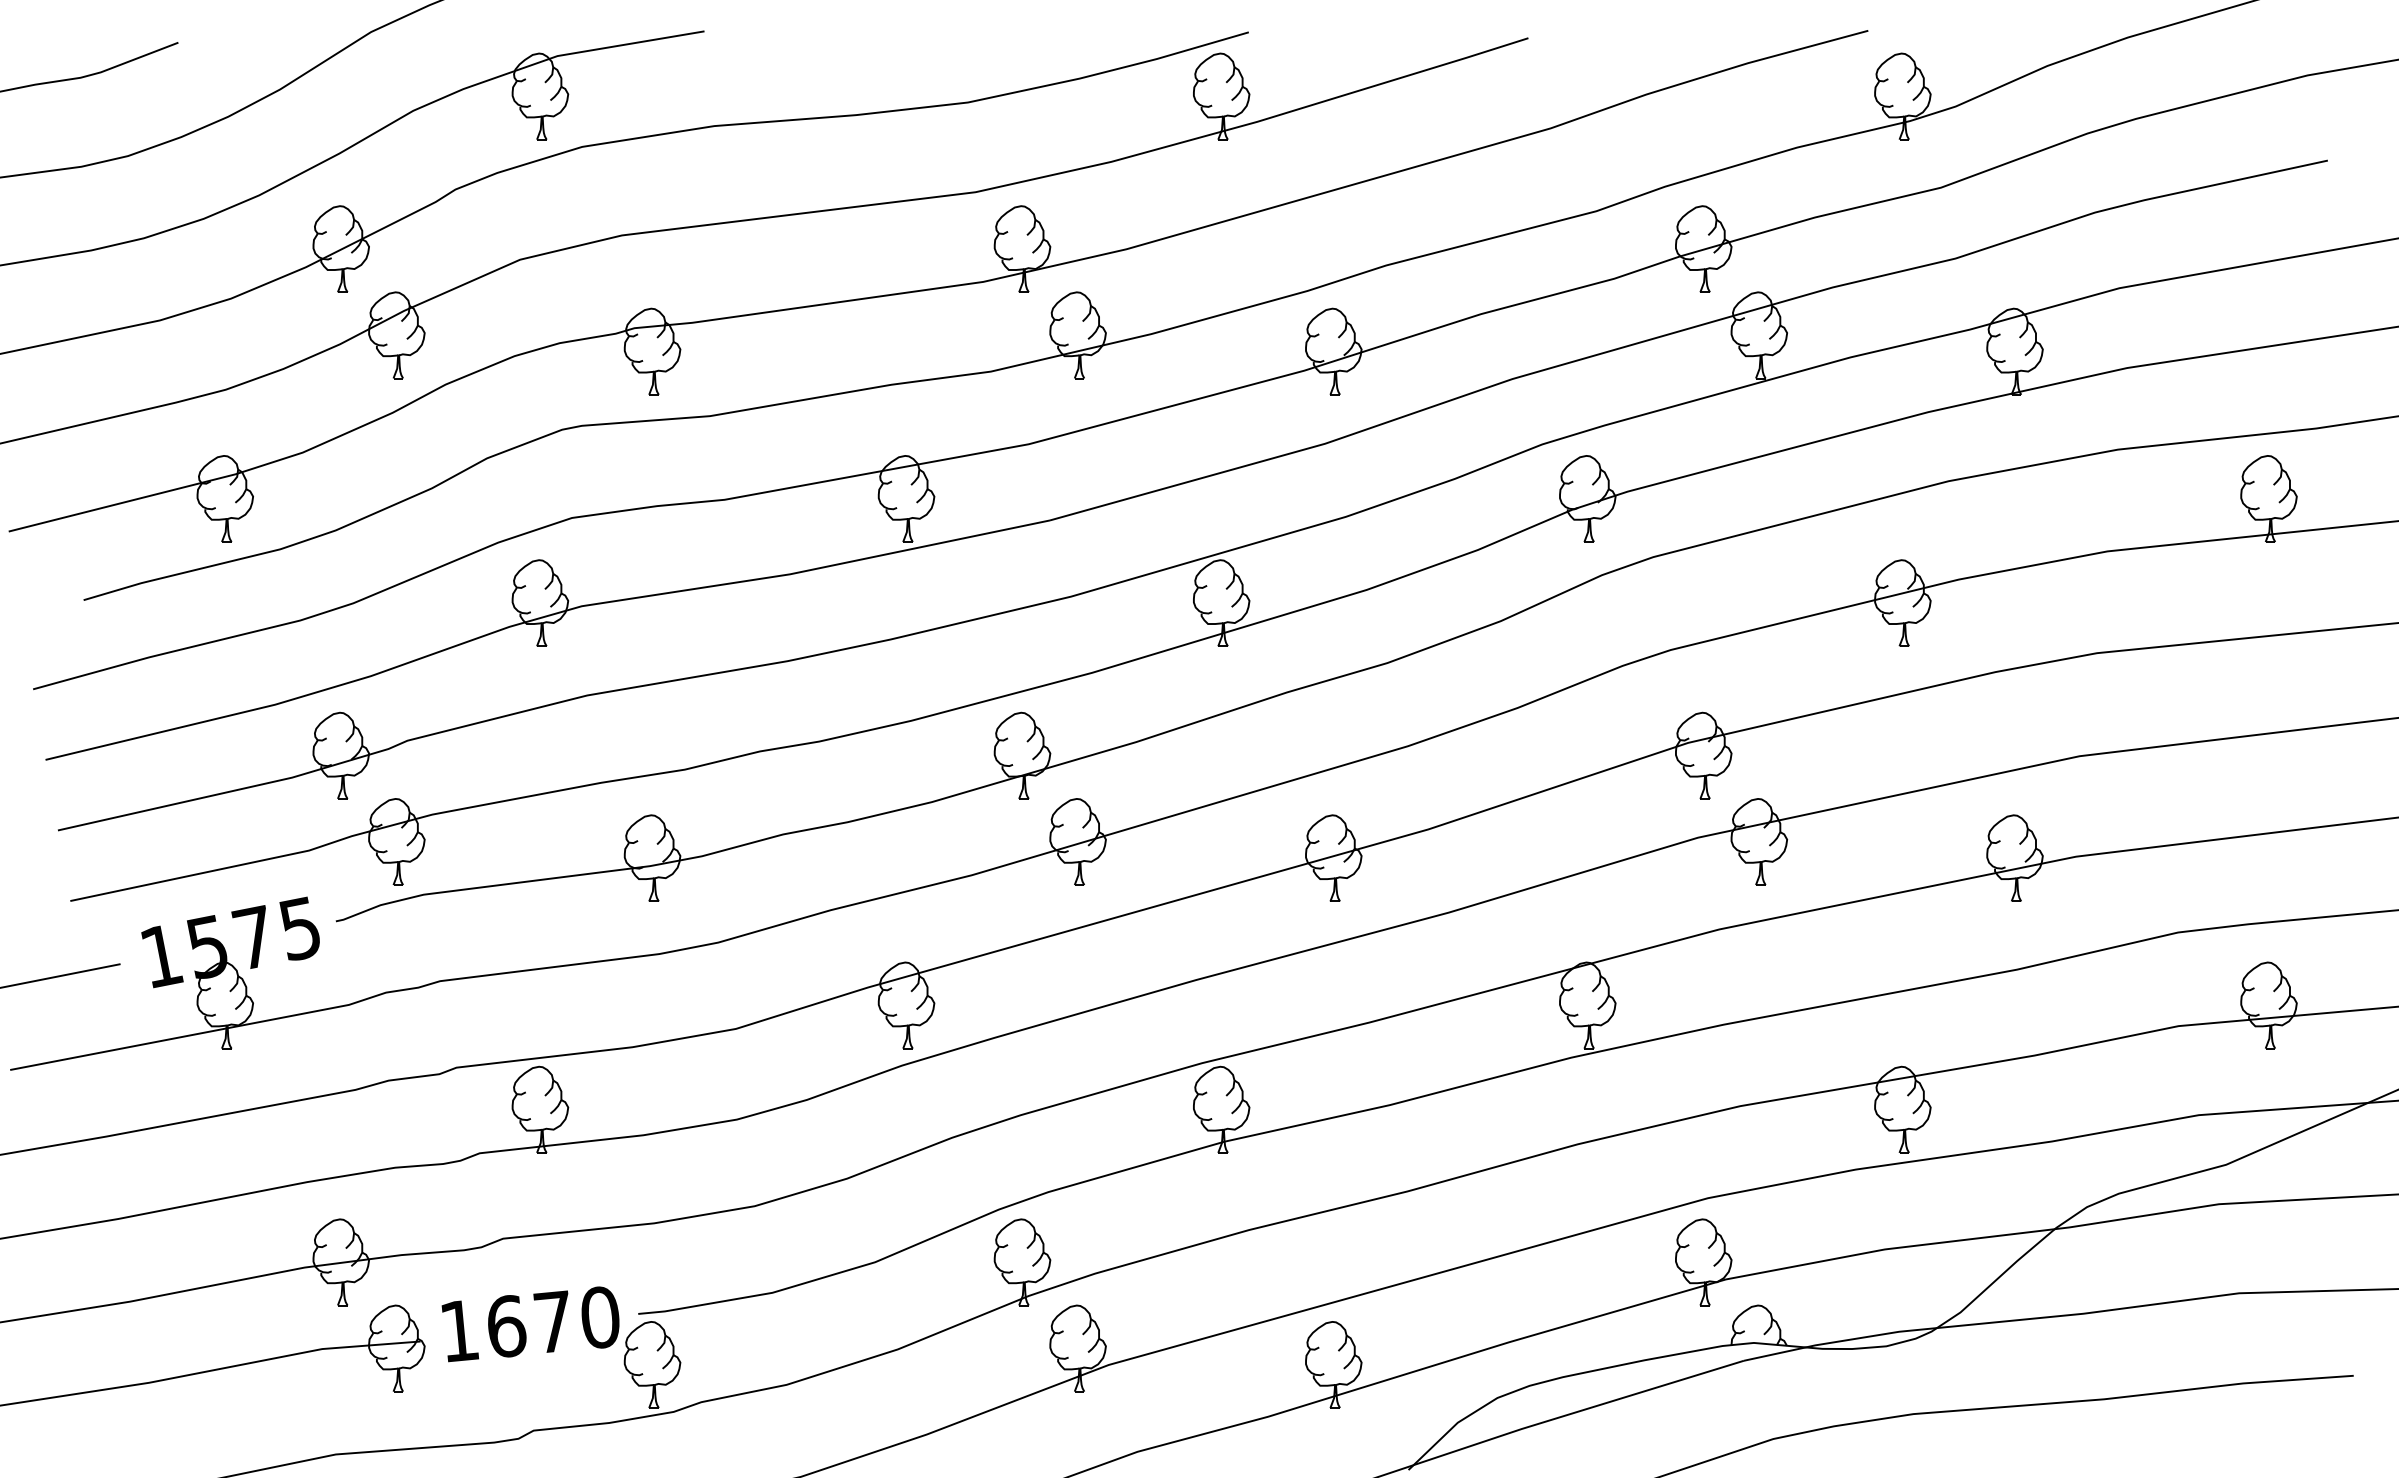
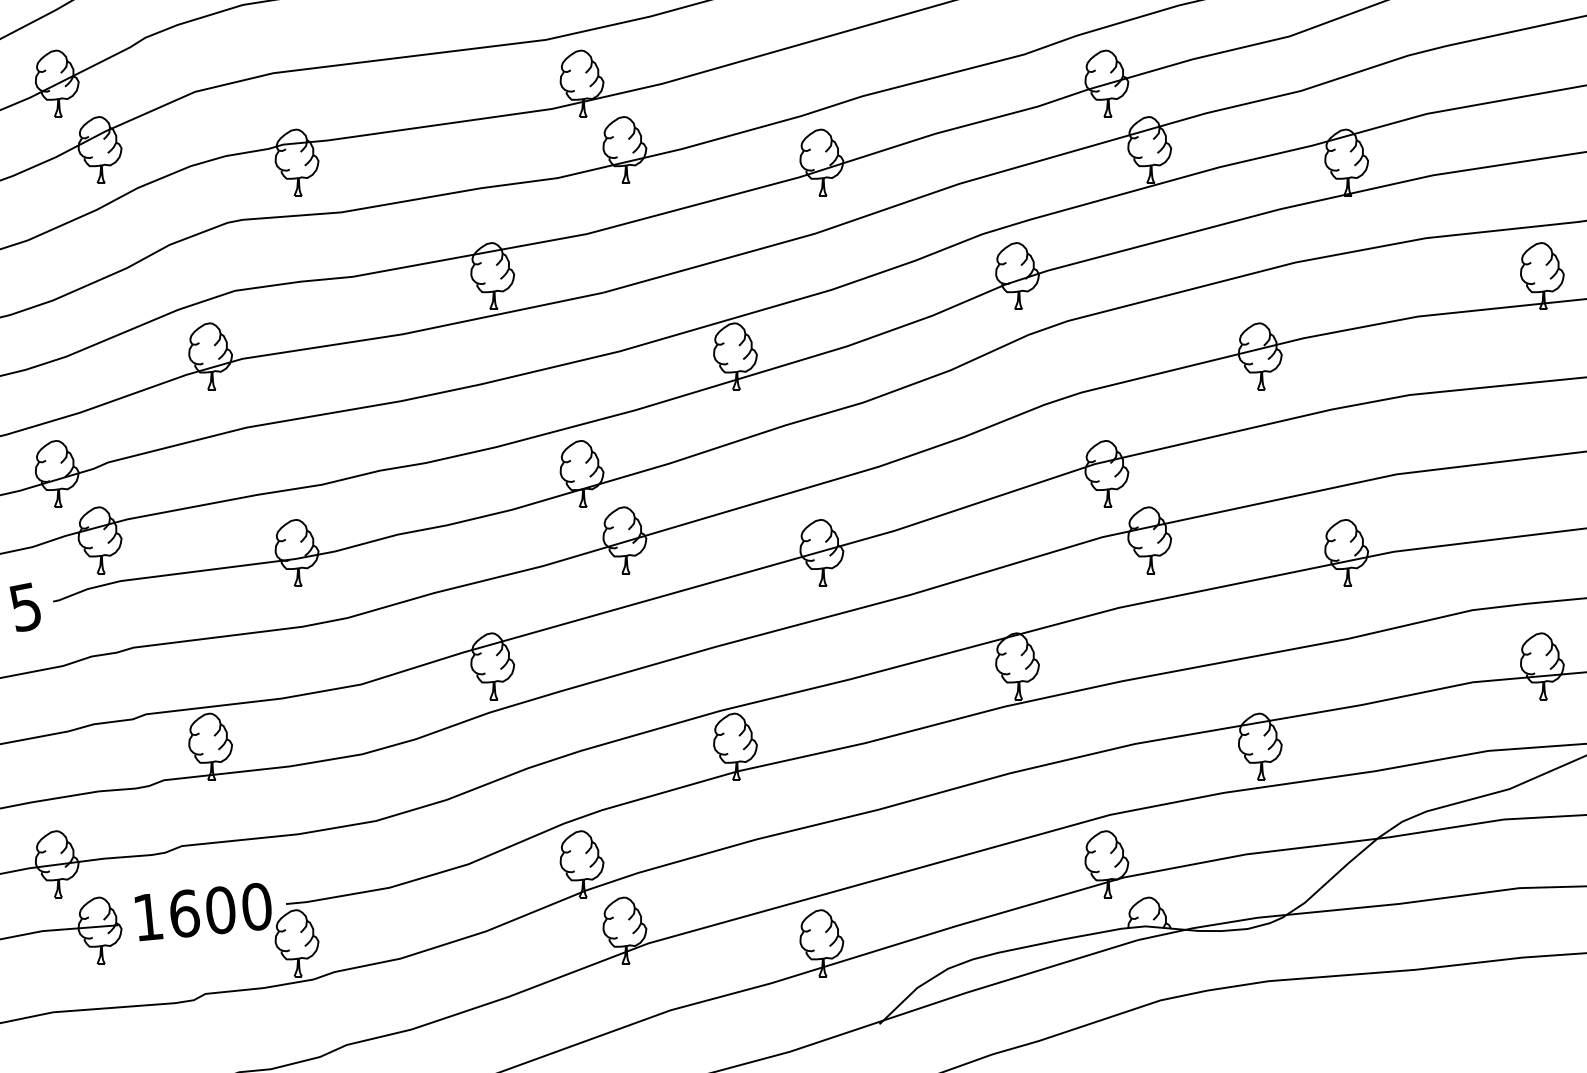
text: (552, 1321) -> (220, 909), 1670 -> 1600

